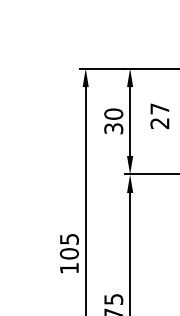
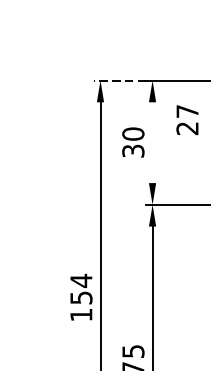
line: (102, 68) -> (120, 80), solid -> dashed
text: (159, 115) -> (187, 119), moved
line: (130, 121) -> (153, 142), removed
text: (68, 246) -> (80, 289), 105 -> 154

